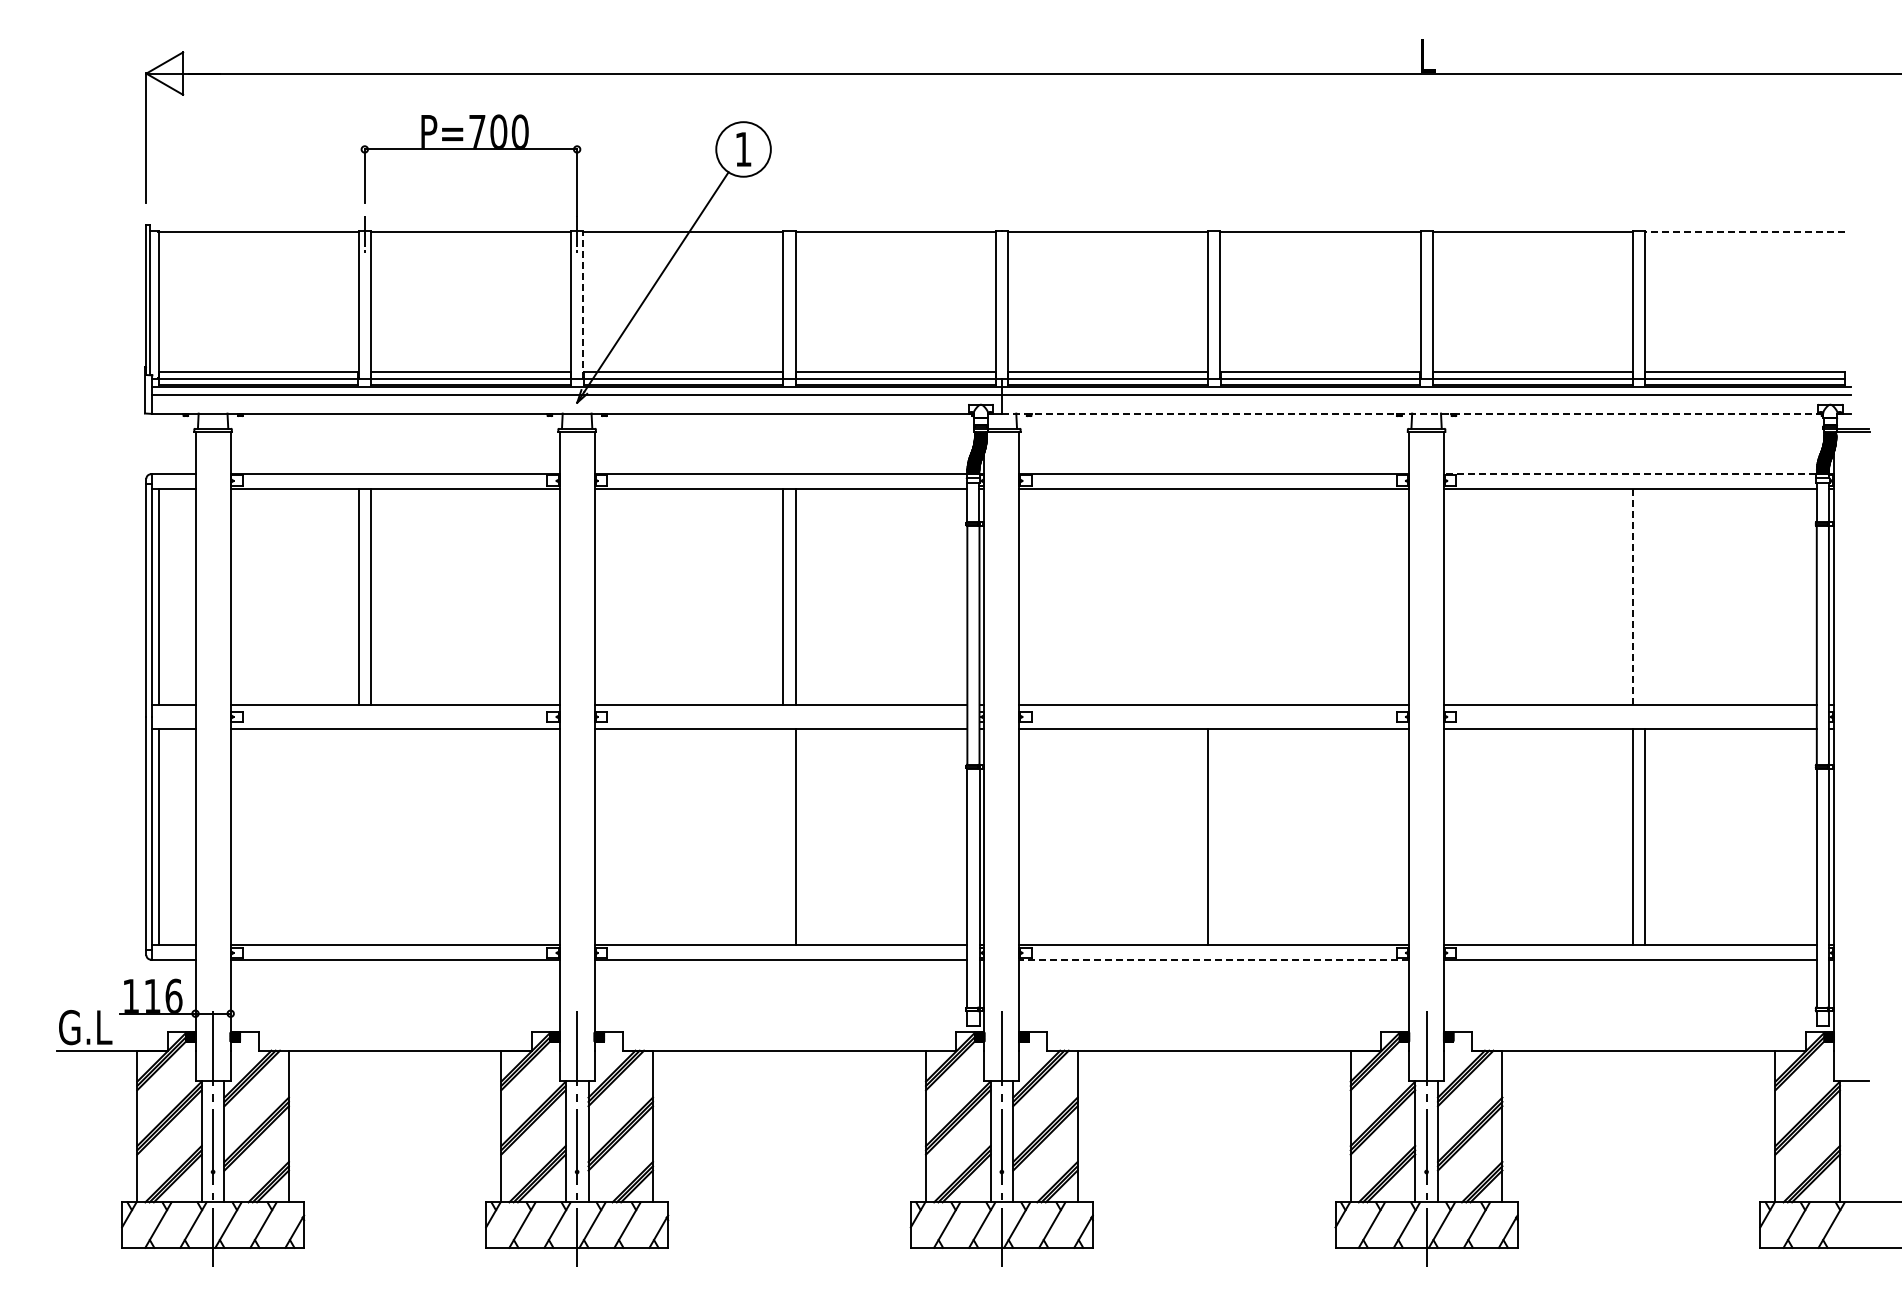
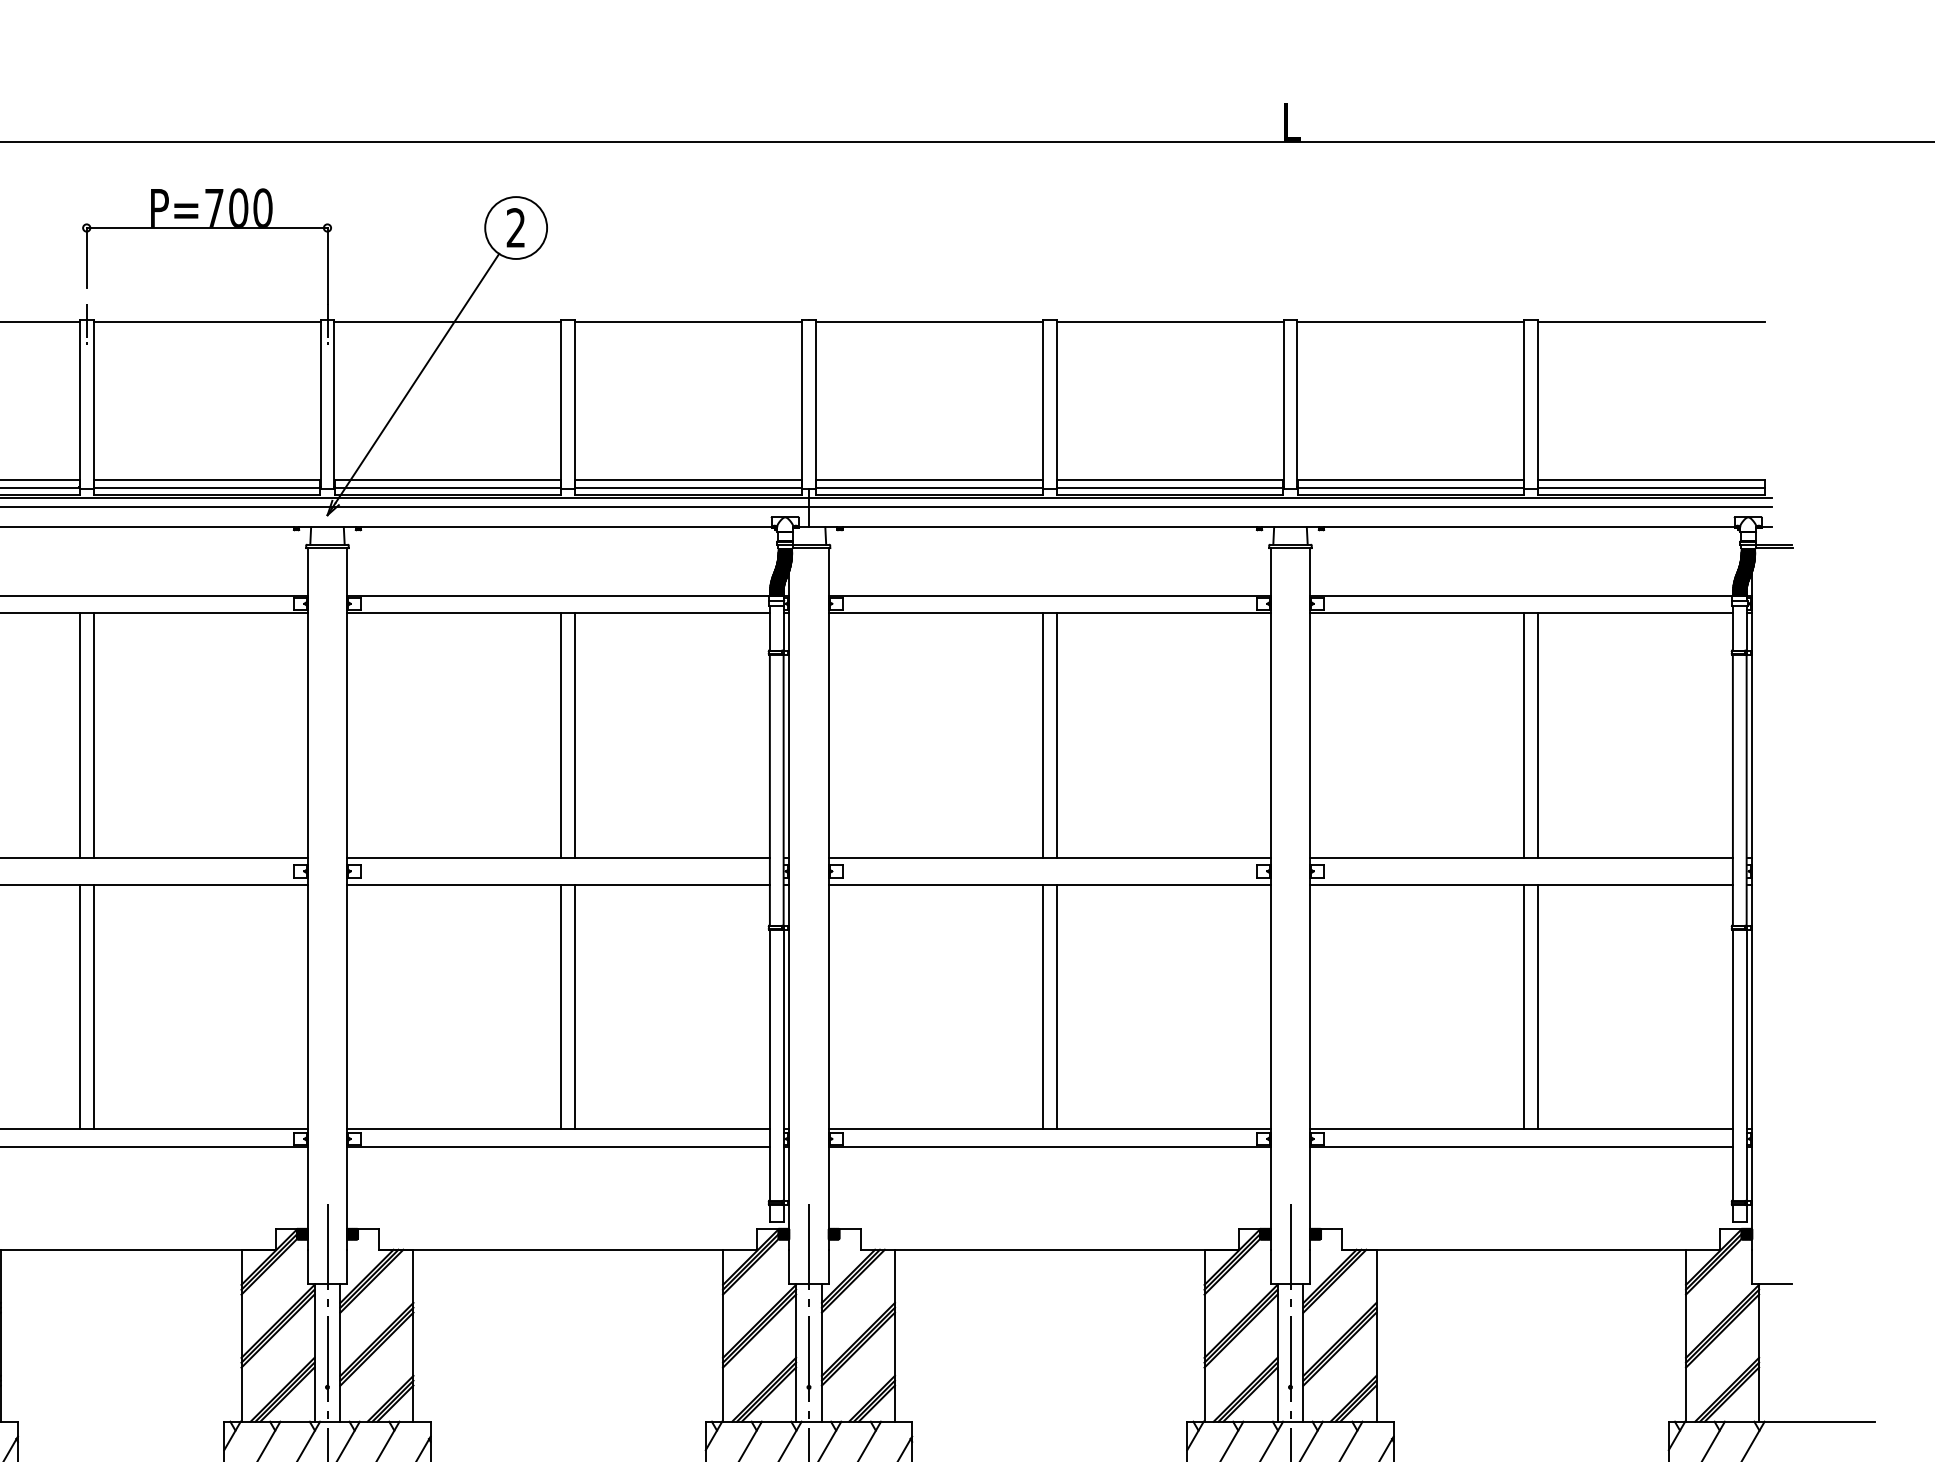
text: (743, 148) -> (516, 226), 1 -> 2
line: (1744, 232) -> (1650, 322), dashed -> solid
line: (583, 304) -> (334, 403), dashed -> solid
line: (1410, 413) -> (1272, 527), dashed -> solid
line: (1629, 474) -> (1520, 596), dashed -> solid
line: (1208, 596) -> (1043, 734), added
line: (1220, 596) -> (1056, 734), added
line: (1645, 596) -> (1538, 734), added
line: (1632, 597) -> (1523, 735), dashed -> solid
line: (358, 836) -> (79, 1006), added
line: (370, 836) -> (93, 1006), added
line: (783, 836) -> (561, 1006), added
line: (1220, 836) -> (1056, 1006), added
line: (1214, 959) -> (1050, 1146), dashed -> solid

